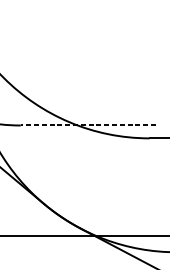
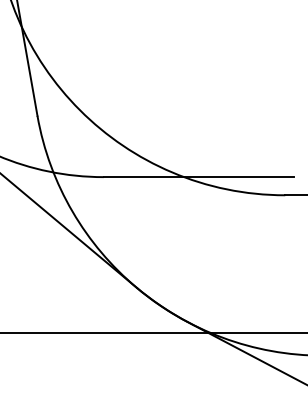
line: (87, 125) -> (198, 177), dashed -> solid

